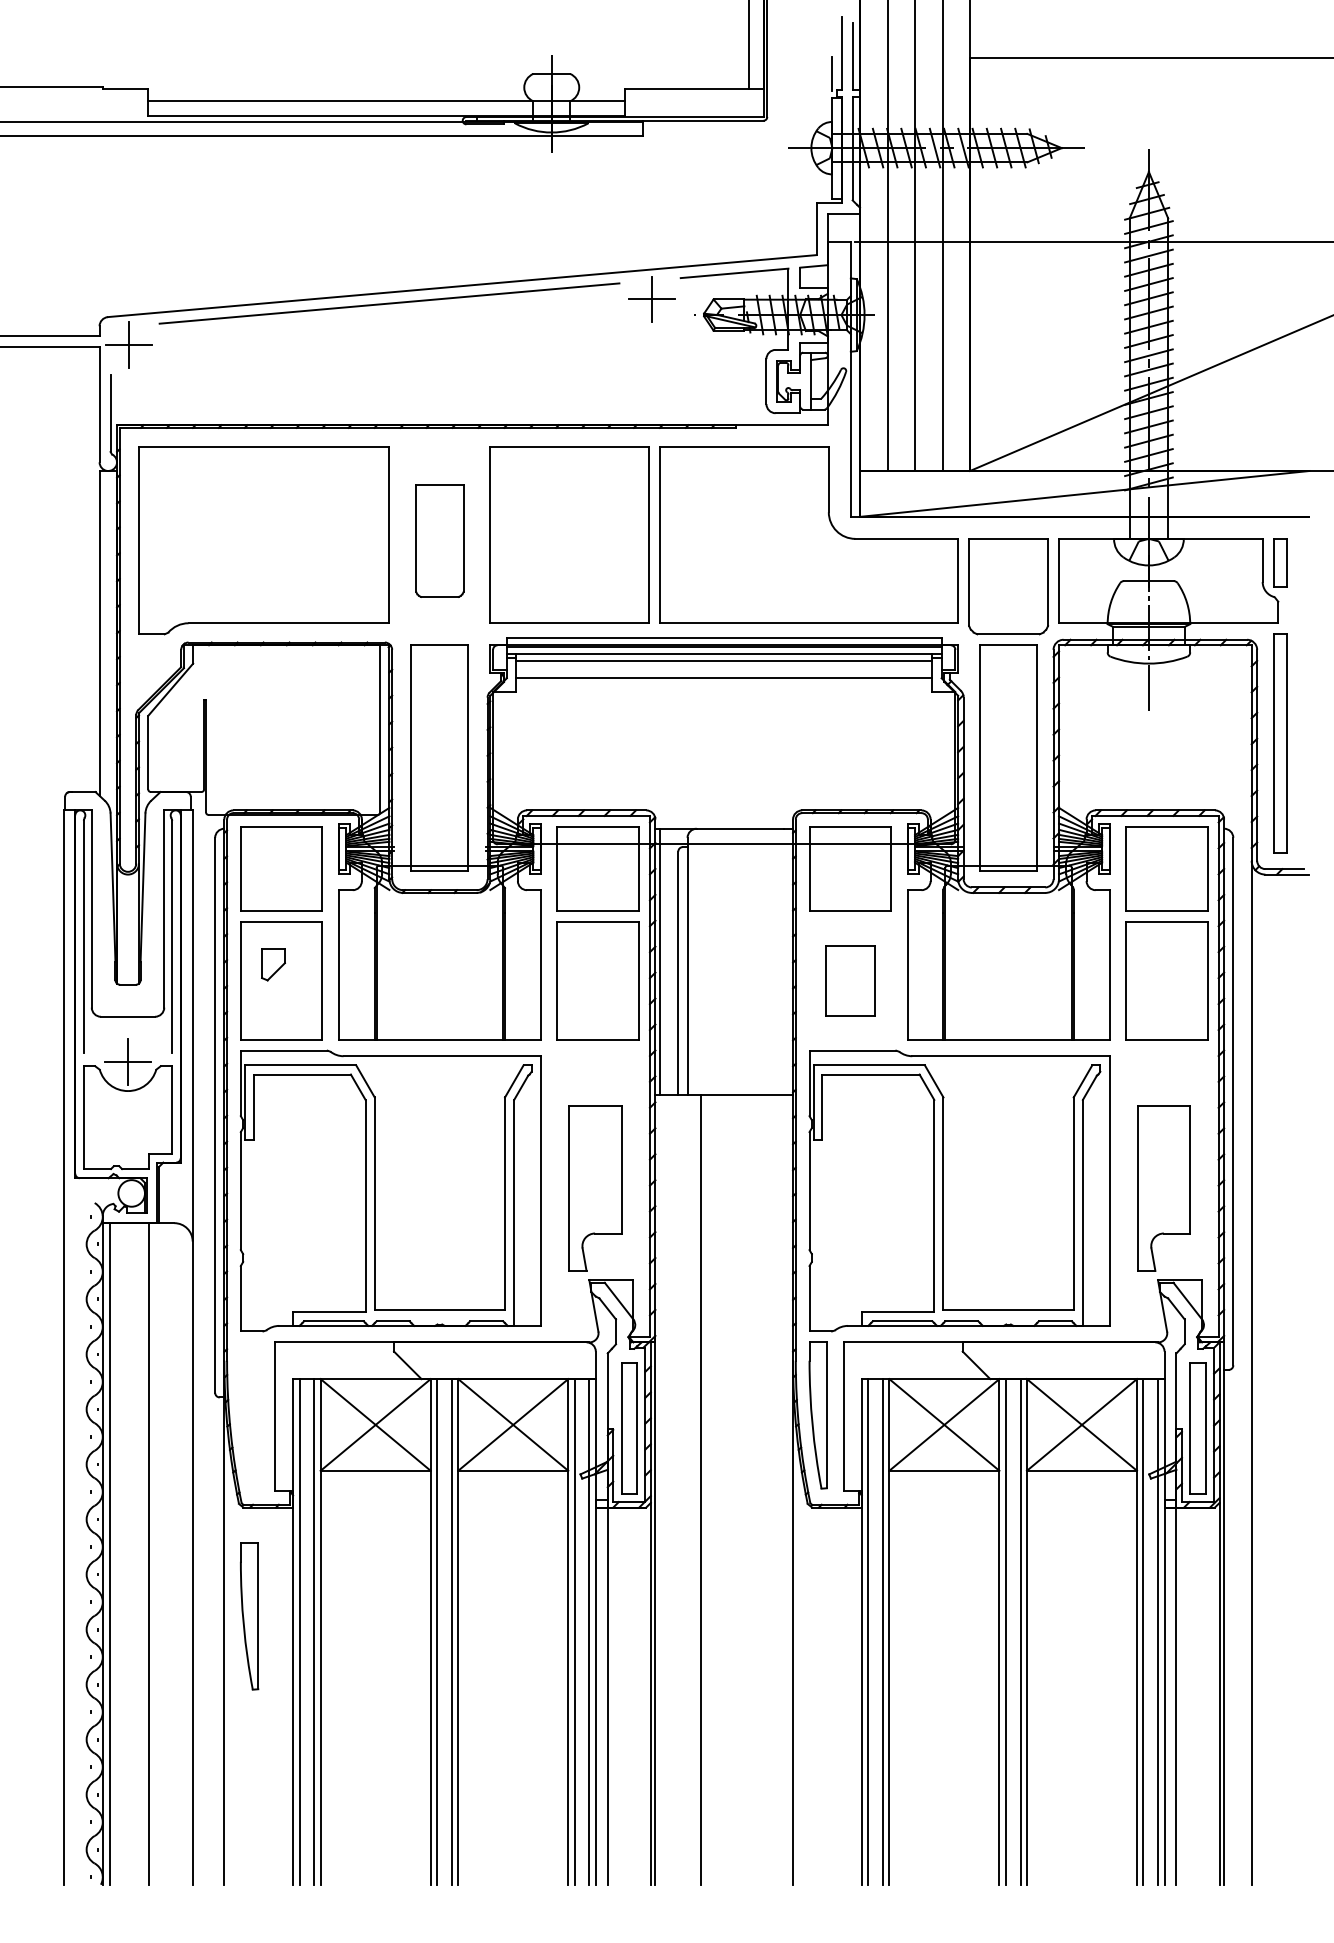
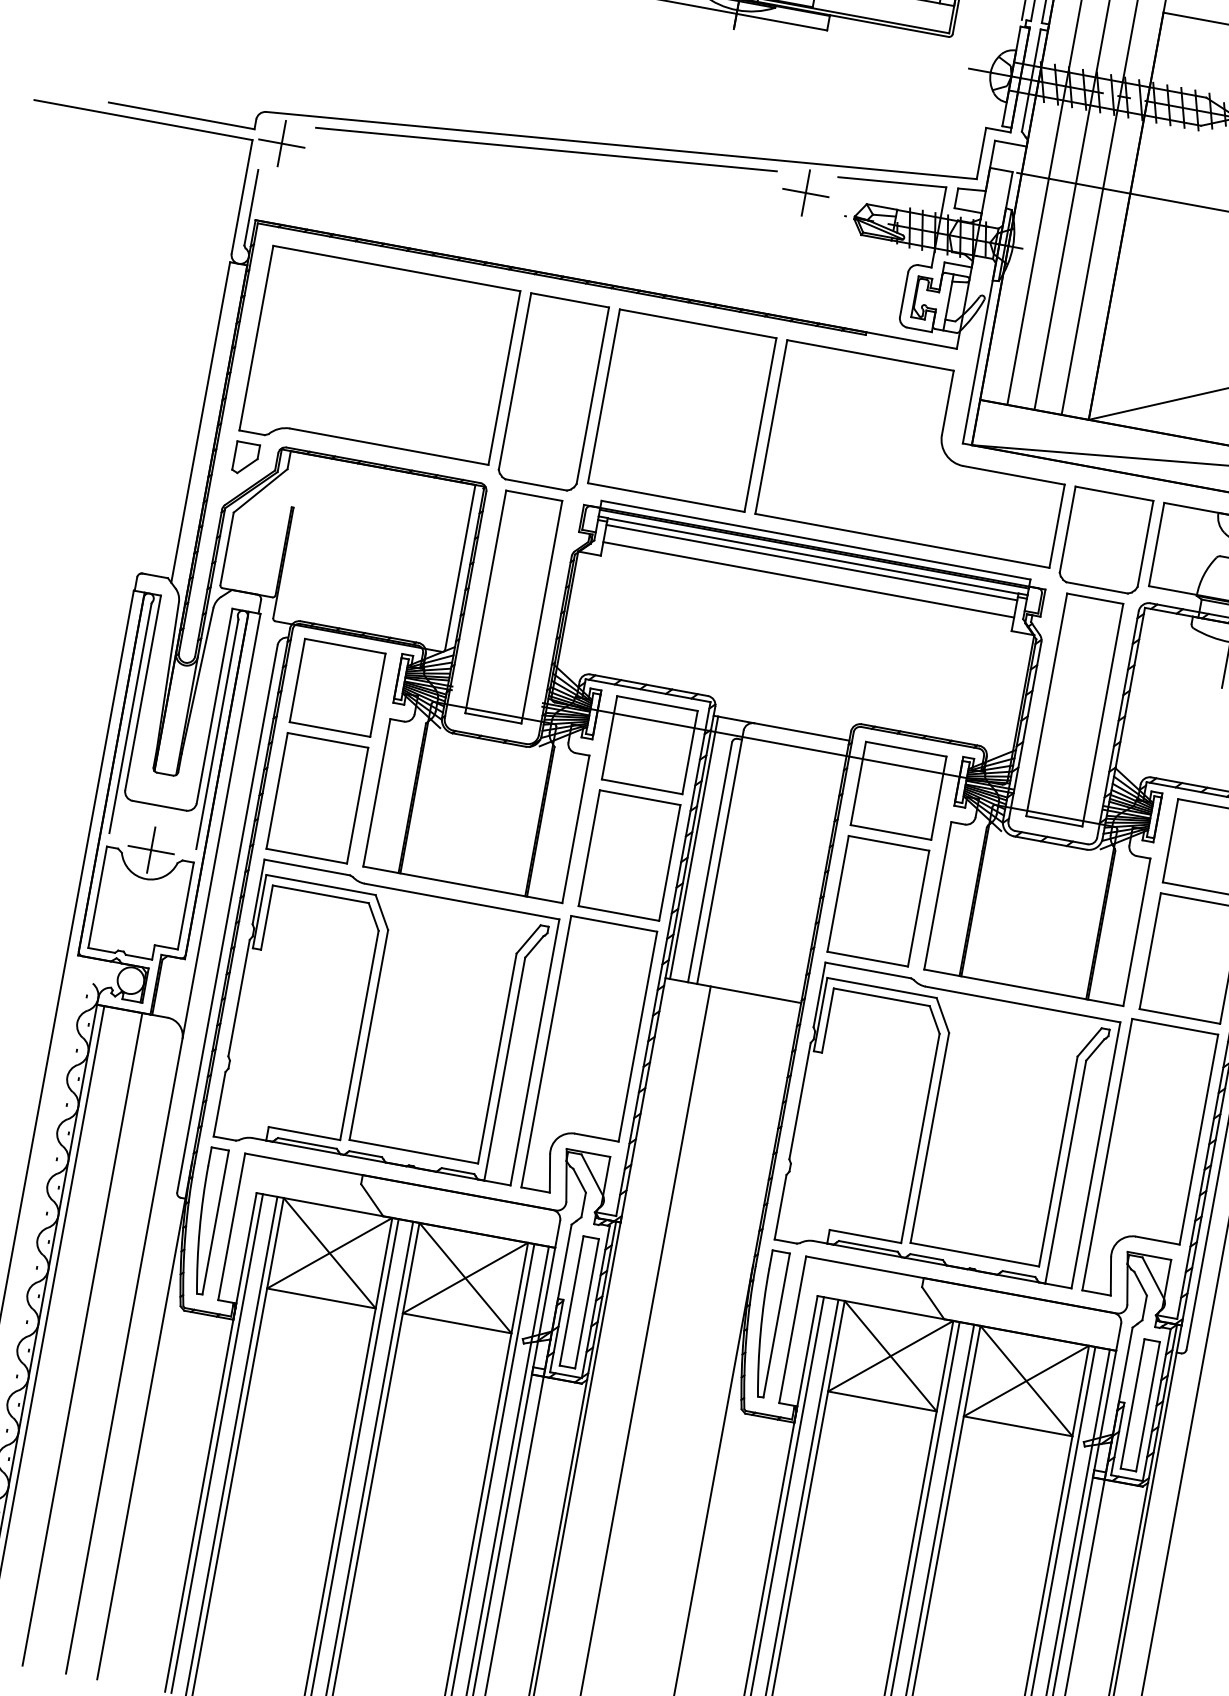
part: (439, 540) -> (552, 392), size x1.67
part: (273, 964) -> (246, 458), moved
part: (850, 980) -> (878, 900), size x1.67
part: (595, 1188) -> (589, 1059), size x1.67
part: (1164, 1188) -> (1150, 1162), size x1.67
part: (249, 1616) -> (206, 1221), moved

